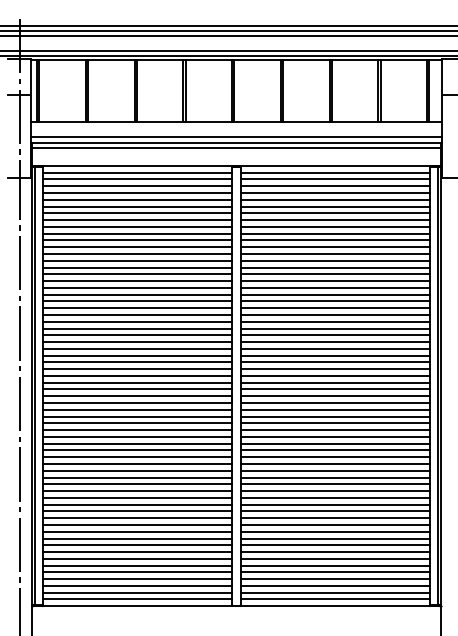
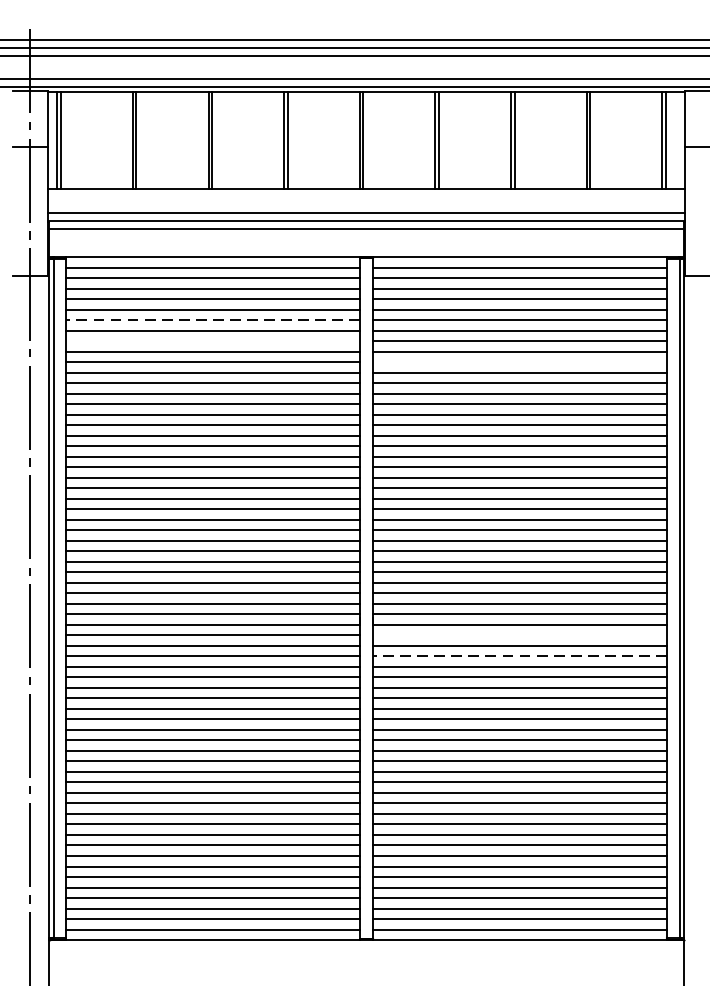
line: (137, 206) -> (213, 320), solid -> dashed
line: (137, 220) -> (213, 341), removed
line: (335, 233) -> (520, 361), removed
line: (335, 409) -> (520, 634), removed
line: (335, 423) -> (520, 656), solid -> dashed

